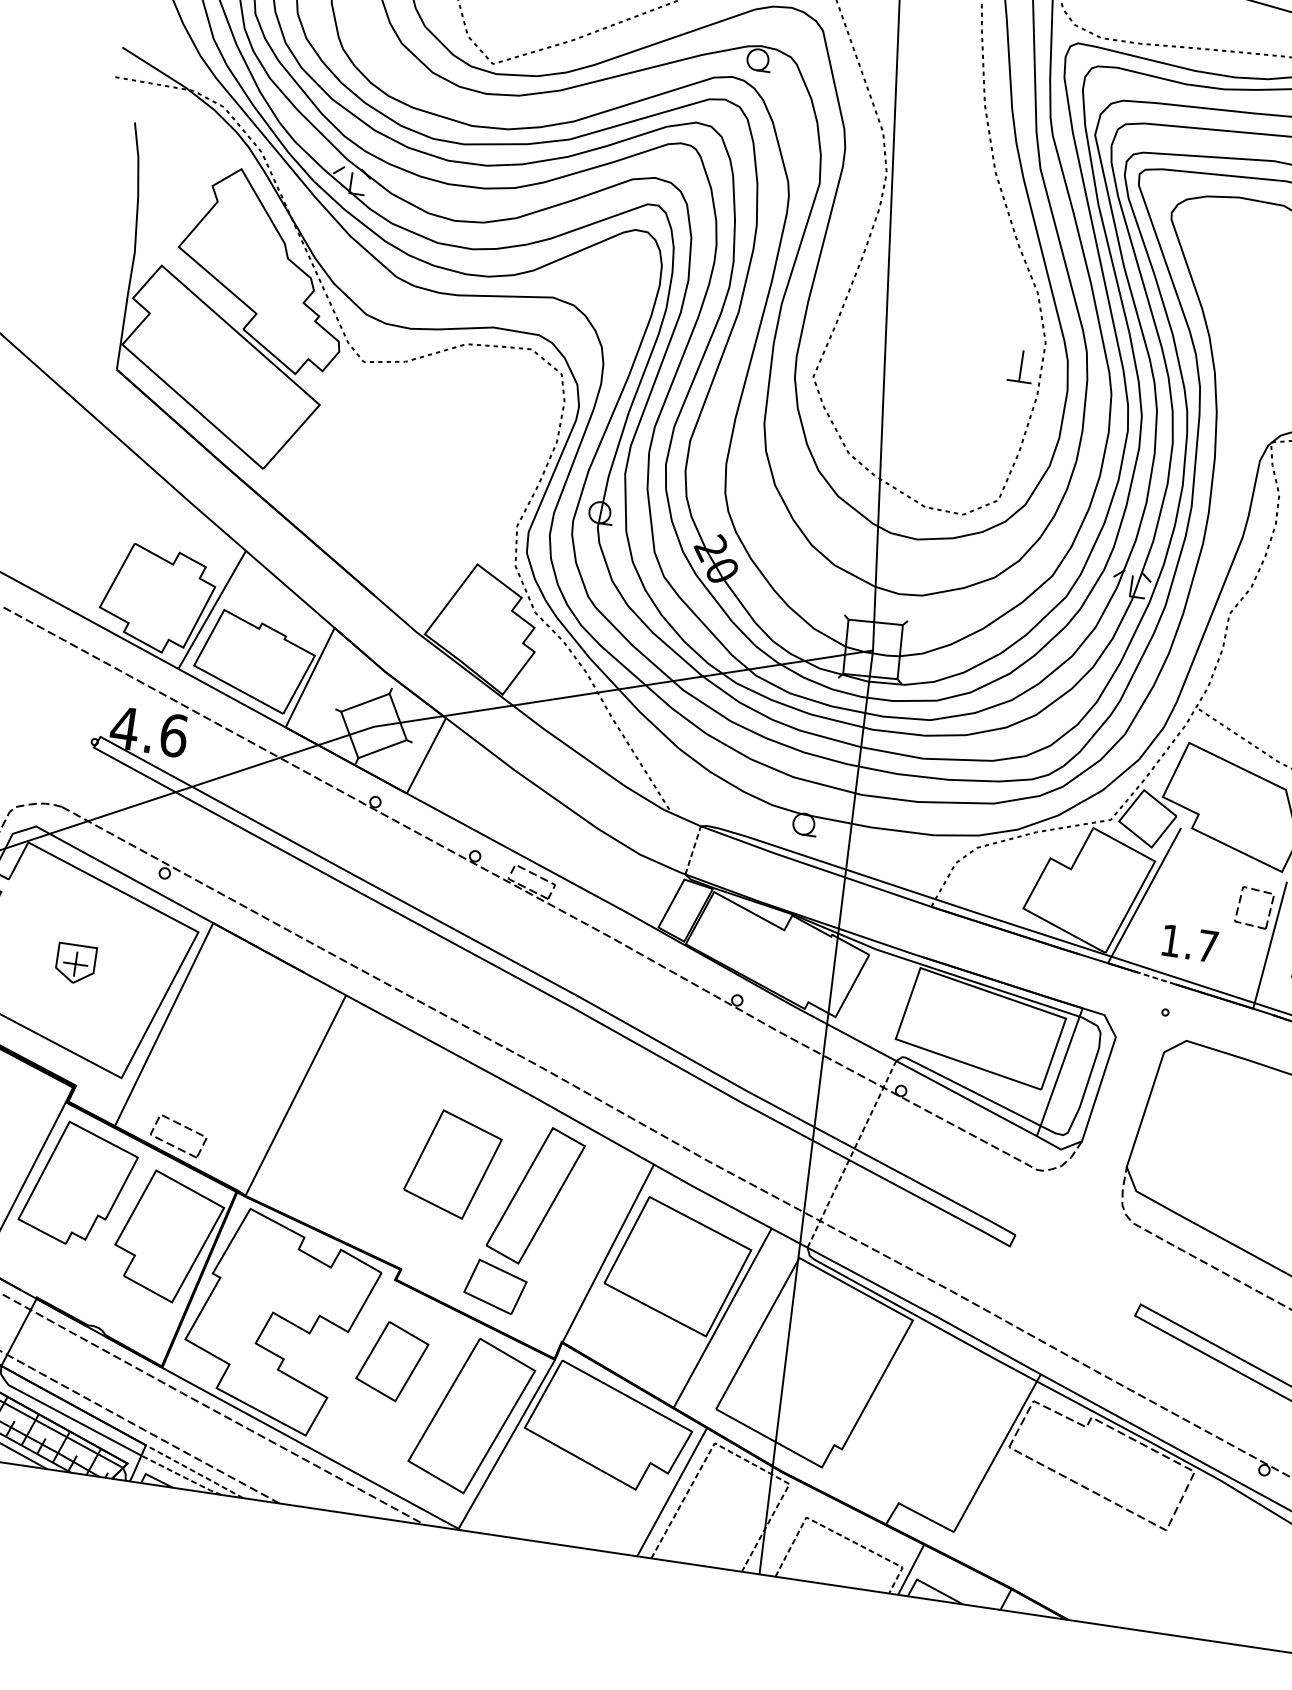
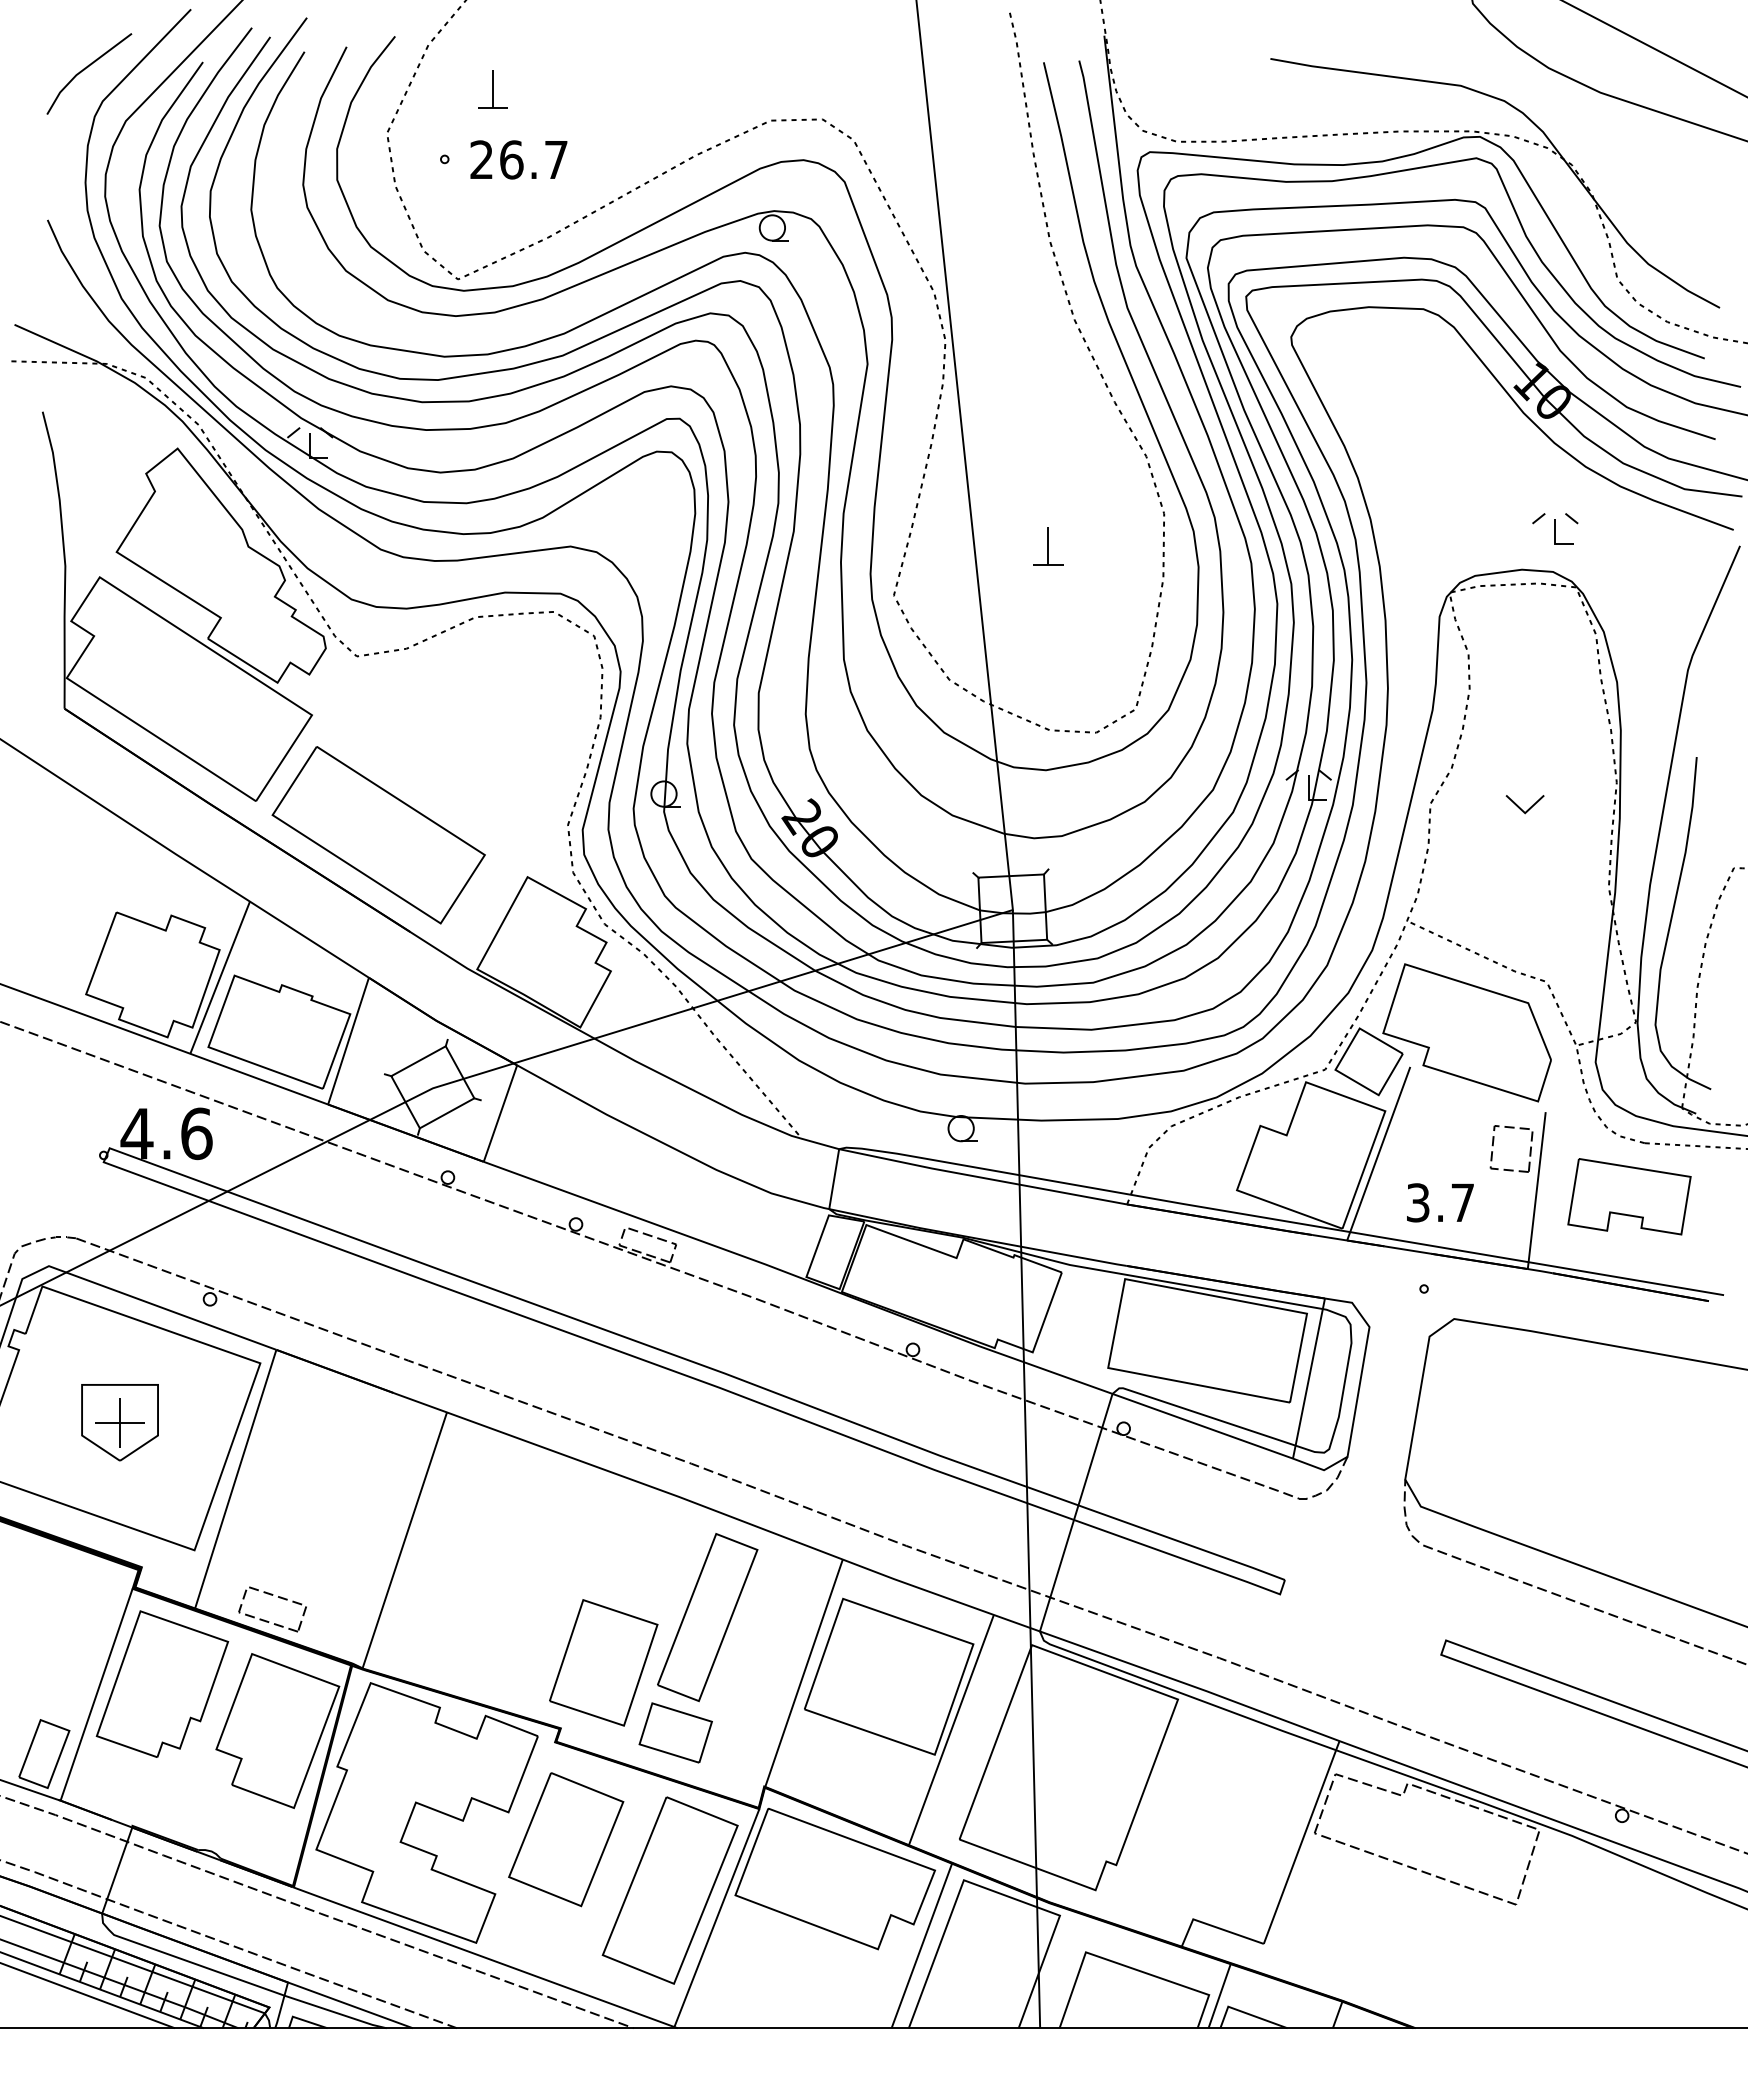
part: (1021, 366) -> (1048, 546), moved
part: (359, 512) -> (378, 835), added
line: (693, 849) -> (834, 1178), dashed -> solid
text: (1171, 940) -> (1418, 1202), 1.7 -> 3.7
part: (75, 963) -> (119, 1422), size x1.67
line: (1156, 978) -> (1407, 1250), dashed -> solid
line: (852, 1154) -> (1076, 1512), dashed -> solid
part: (452, 1164) -> (603, 1662), moved
part: (392, 1361) -> (566, 1839), size x1.43
line: (738, 1456) -> (994, 1891), dashed -> solid
line: (193, 1470) -> (349, 2004), dashed -> solid
line: (181, 1475) -> (335, 2012), dashed -> solid
line: (838, 1534) -> (1126, 1966), dashed -> solid

